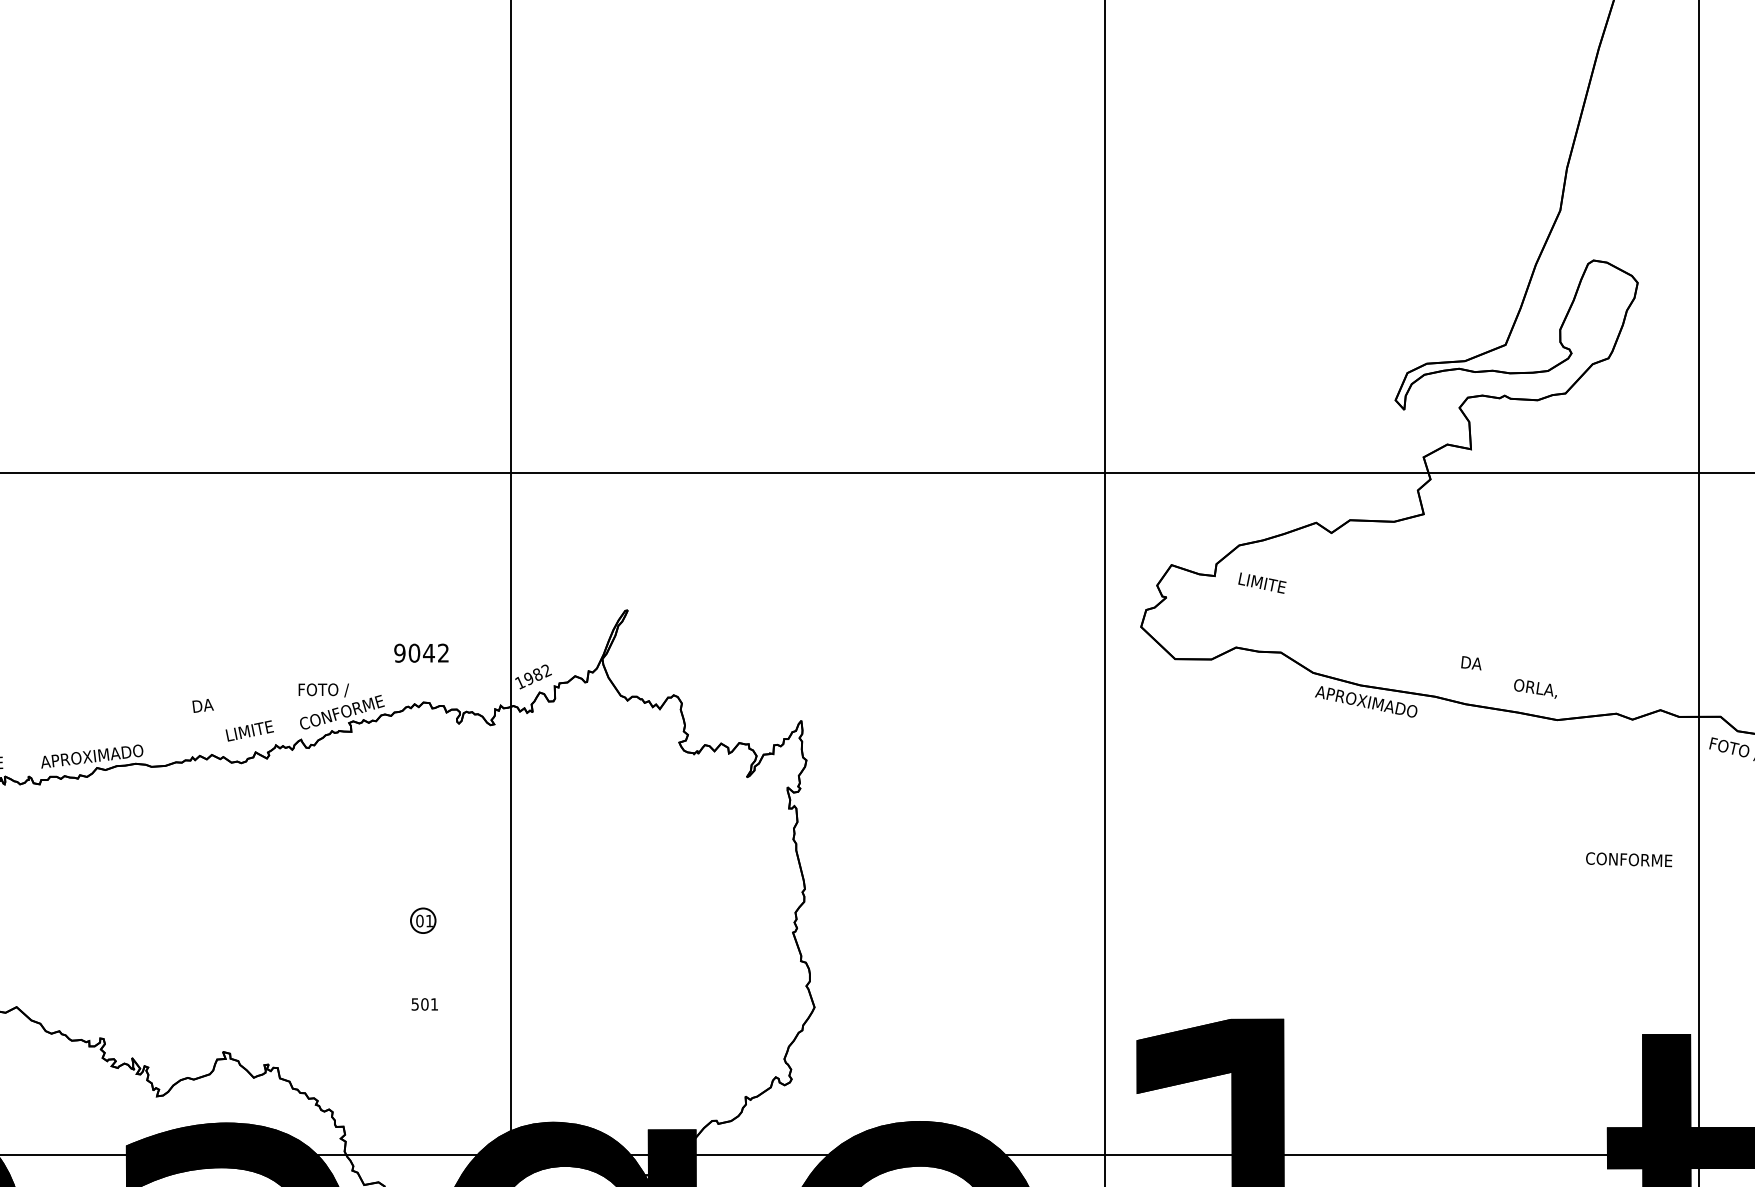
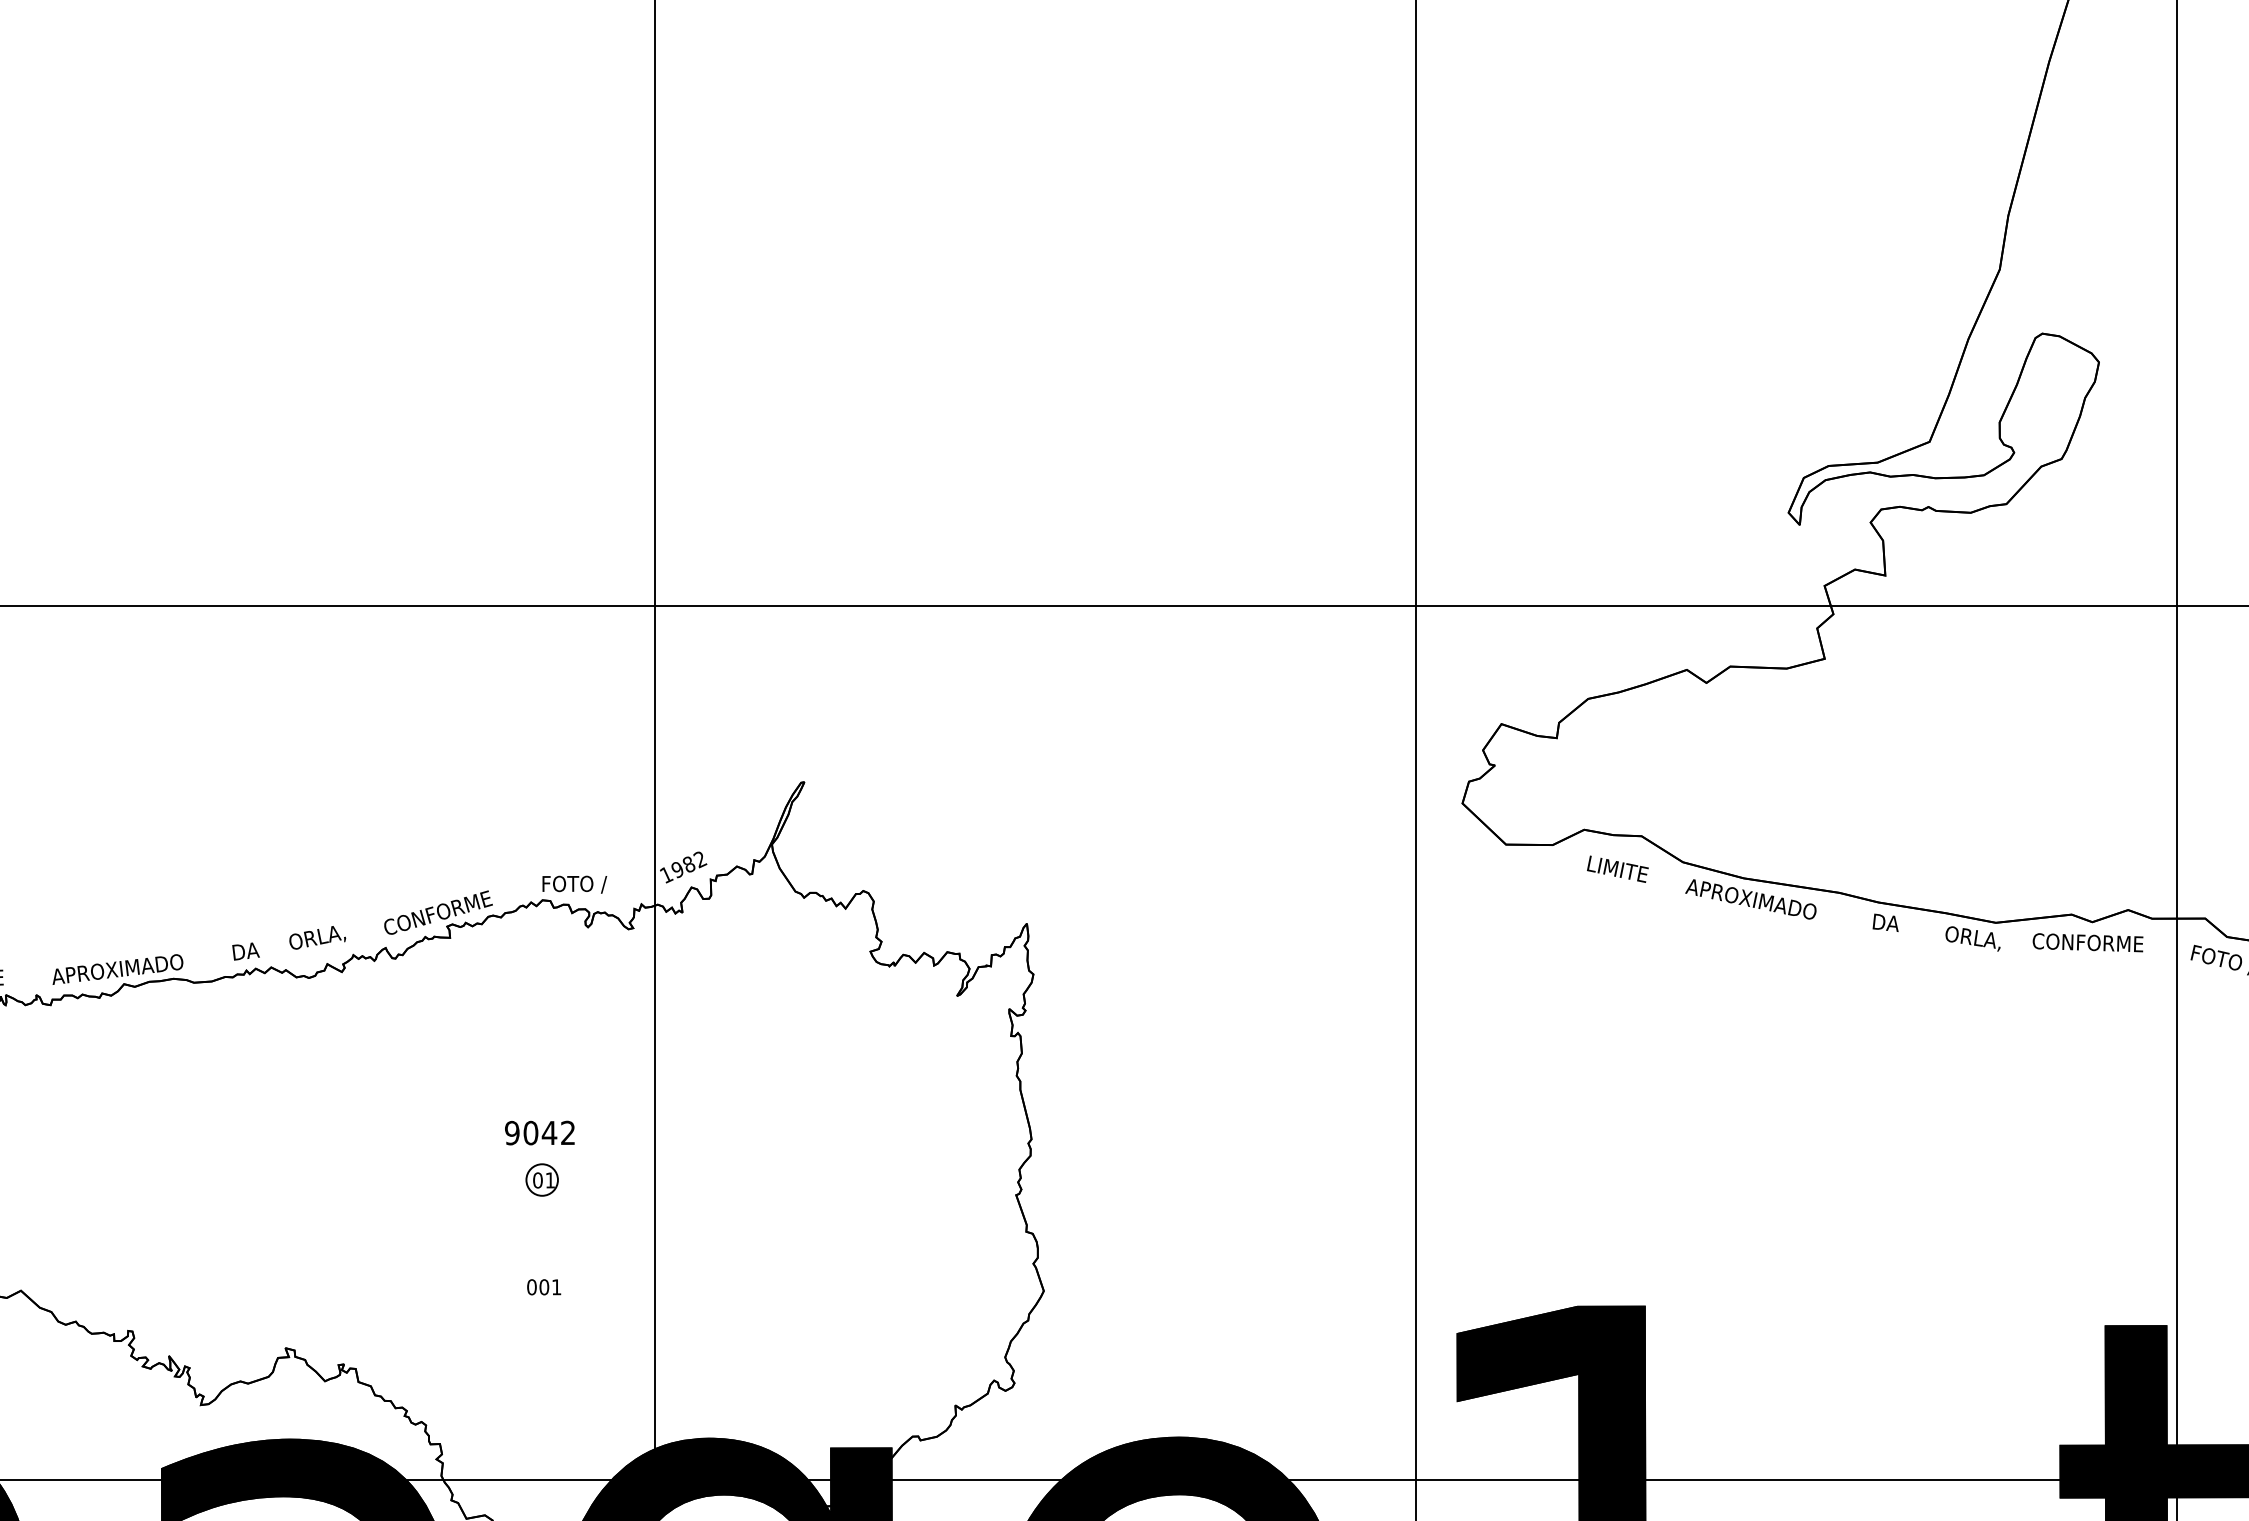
text: (1262, 582) -> (1617, 868), moved
text: (421, 652) -> (539, 1132), moved
text: (1471, 662) -> (1885, 922), moved
text: (1535, 688) -> (1972, 938), moved
text: (323, 690) -> (574, 884), moved
text: (202, 705) -> (245, 951), moved
text: (249, 730) -> (319, 936), LIMITE -> ORLA,
text: (1628, 859) -> (2087, 942), moved
text: (414, 1004) -> (531, 1287), 501 -> 001

